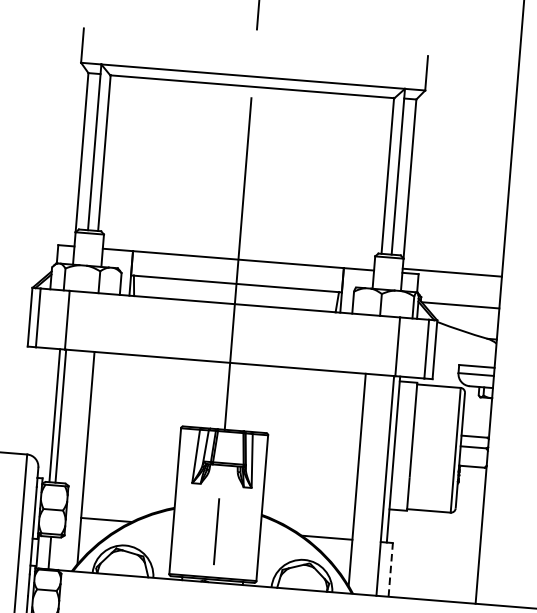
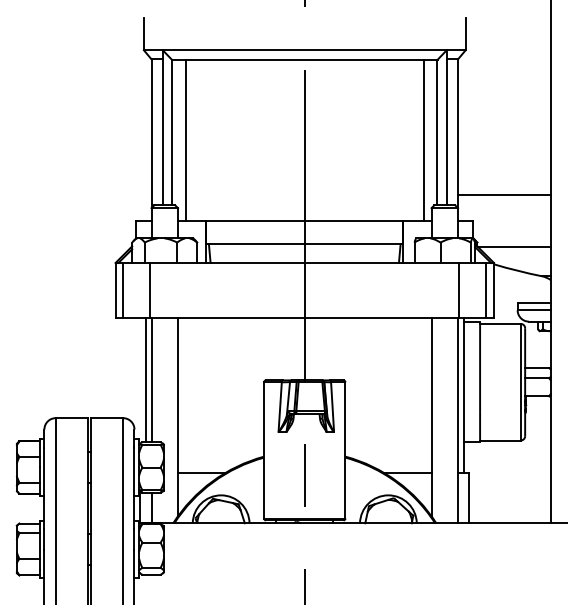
line: (117, 162) -> (185, 140), added
line: (372, 183) -> (423, 140), added
line: (452, 272) -> (504, 194), moved
line: (390, 569) -> (469, 497), dashed -> solid

